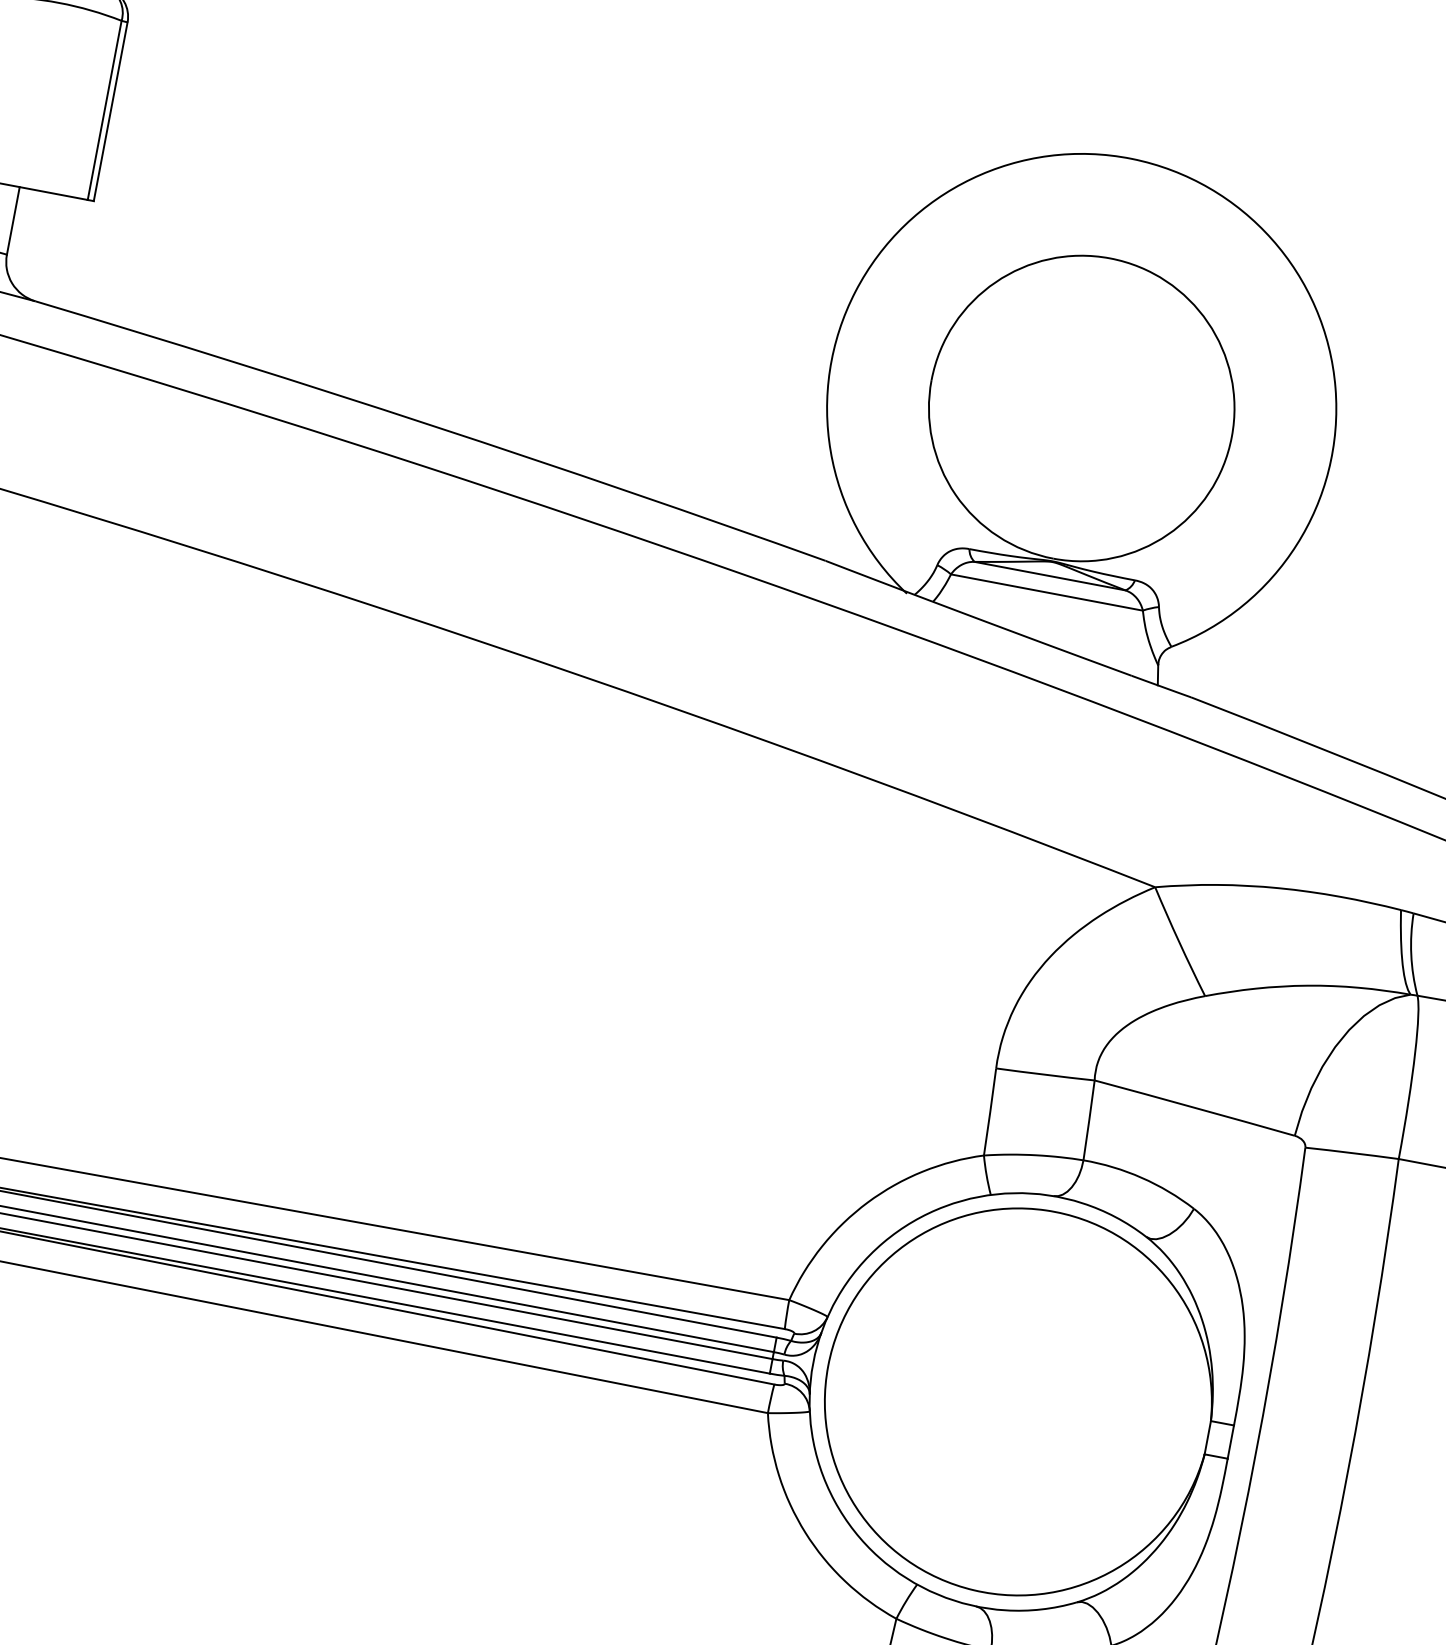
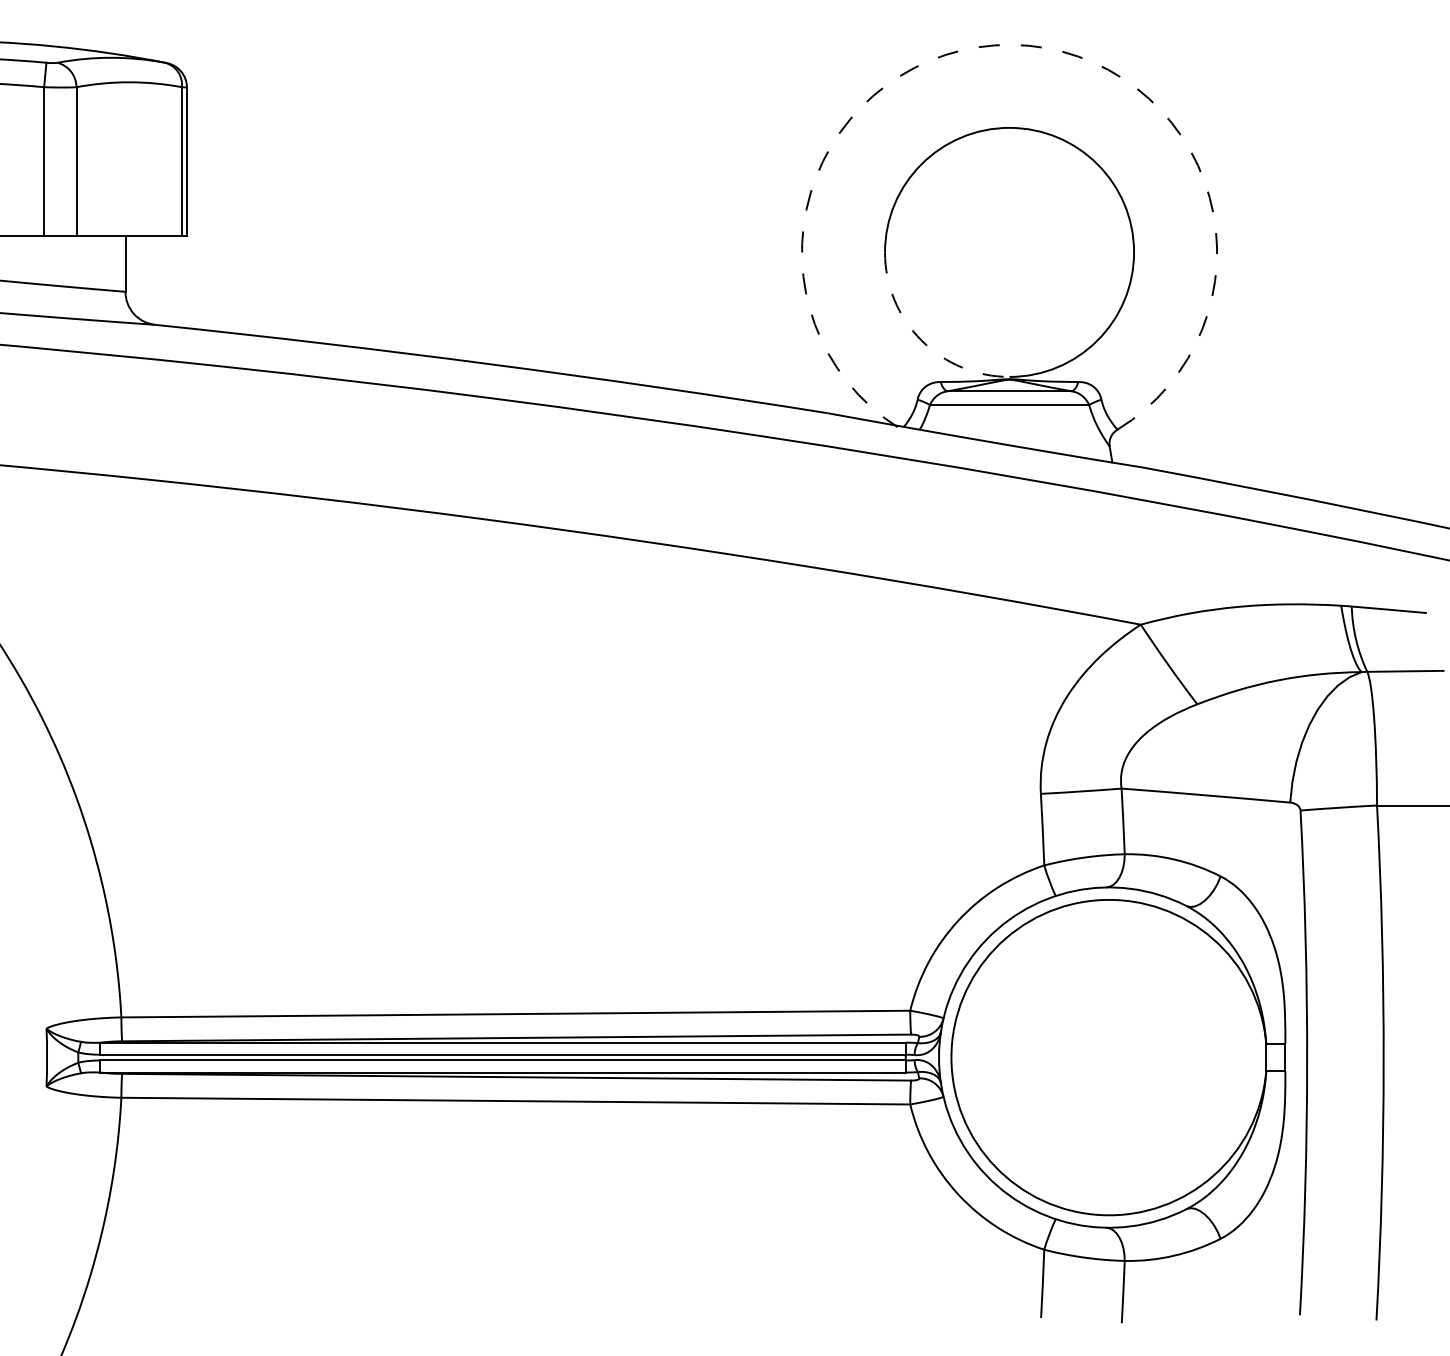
arc: (1131, 158) -> (1011, 44), solid -> dashed
arc: (955, 494) -> (921, 340), solid -> dashed

